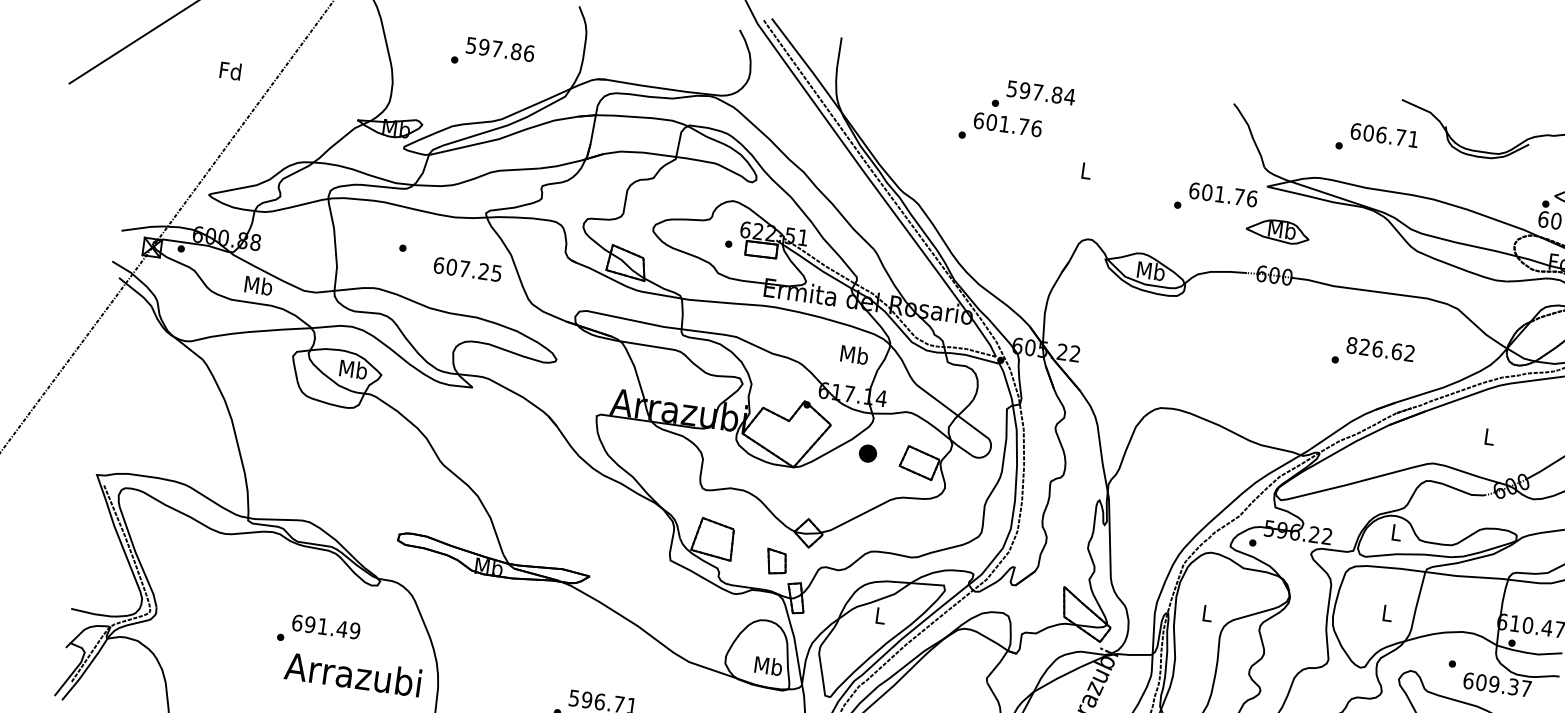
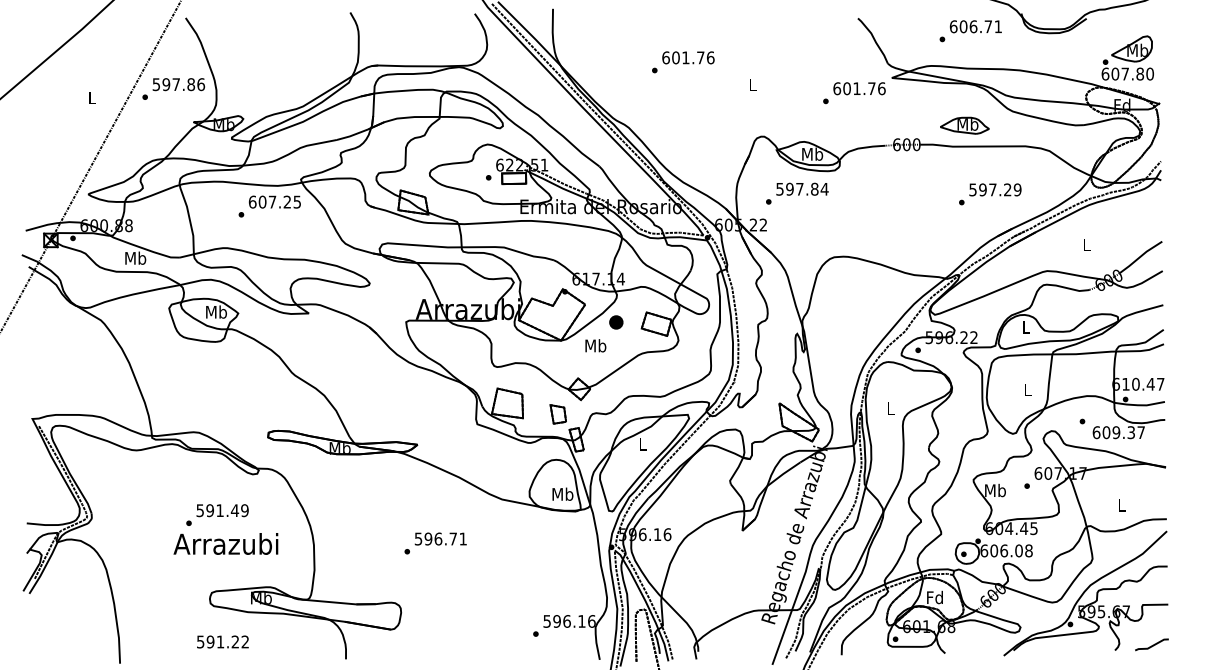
text: (492, 53) -> (173, 88), moved
text: (230, 70) -> (91, 97), Fd -> L
text: (1034, 97) -> (797, 193), moved
part: (1277, 230) -> (964, 125), moved
text: (467, 268) -> (274, 201), moved
text: (1381, 349) -> (995, 189), 826.62 -> 597.29
text: (854, 354) -> (595, 345), moved
text: (297, 622) -> (200, 510), 691.49 -> 591.49
text: (352, 673) -> (225, 543), moved

